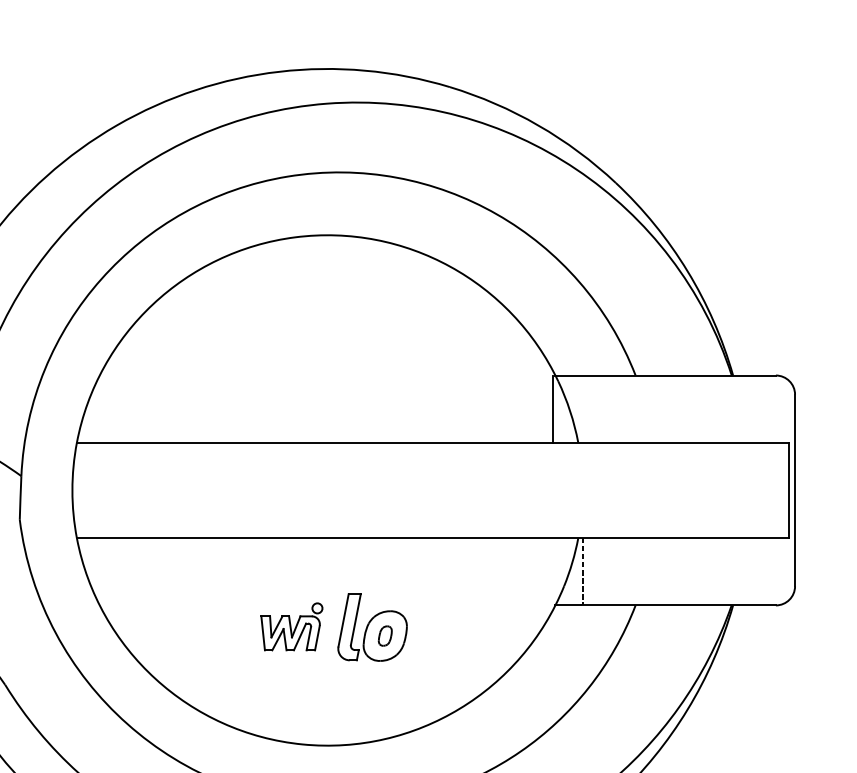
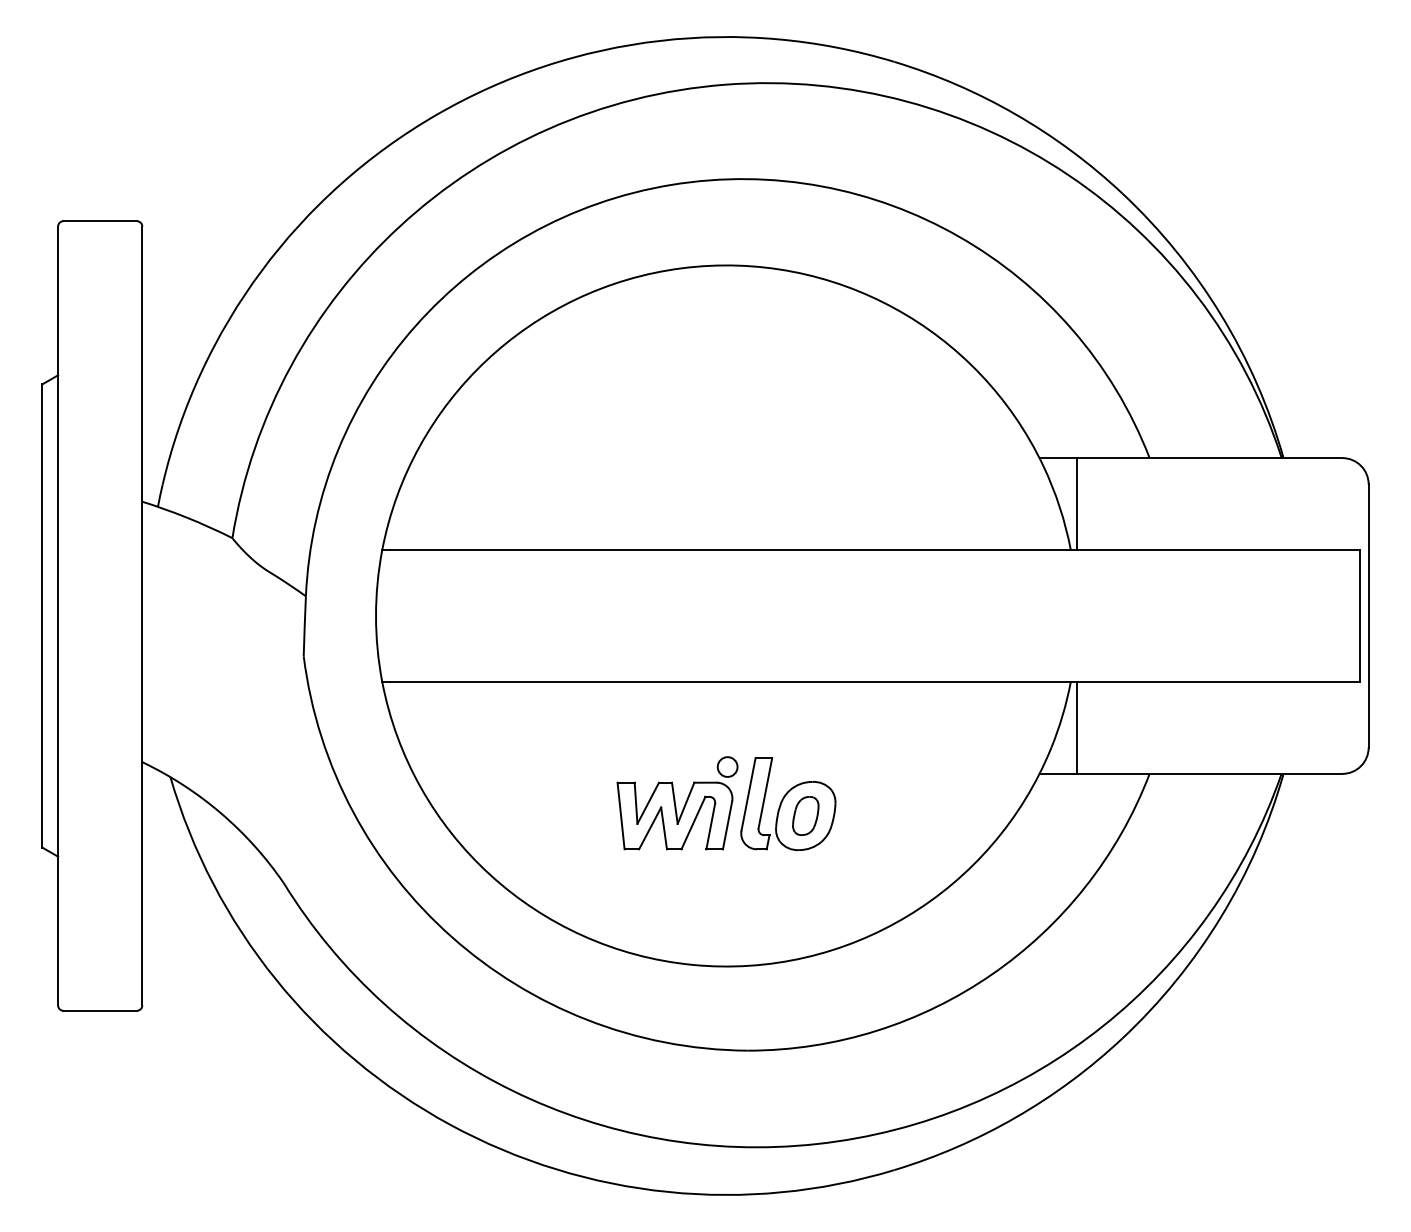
line: (553, 409) -> (1077, 504), moved
line: (583, 572) -> (1077, 728), dashed -> solid
part: (291, 626) -> (677, 803), size x1.43
part: (385, 635) -> (805, 815), size x1.43

